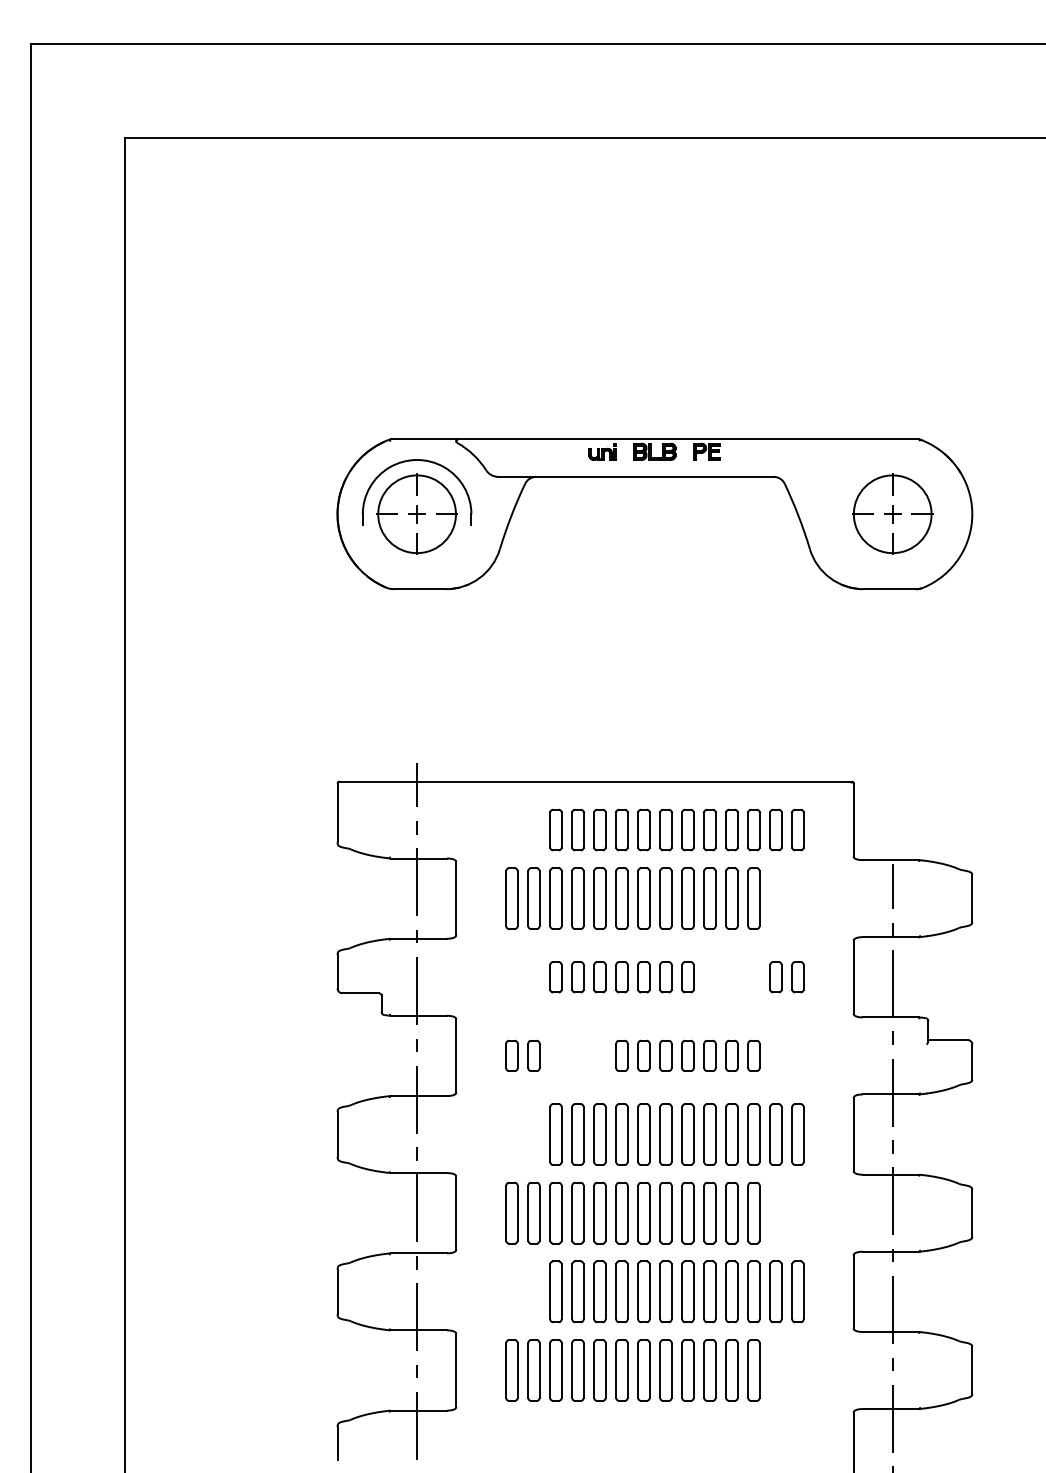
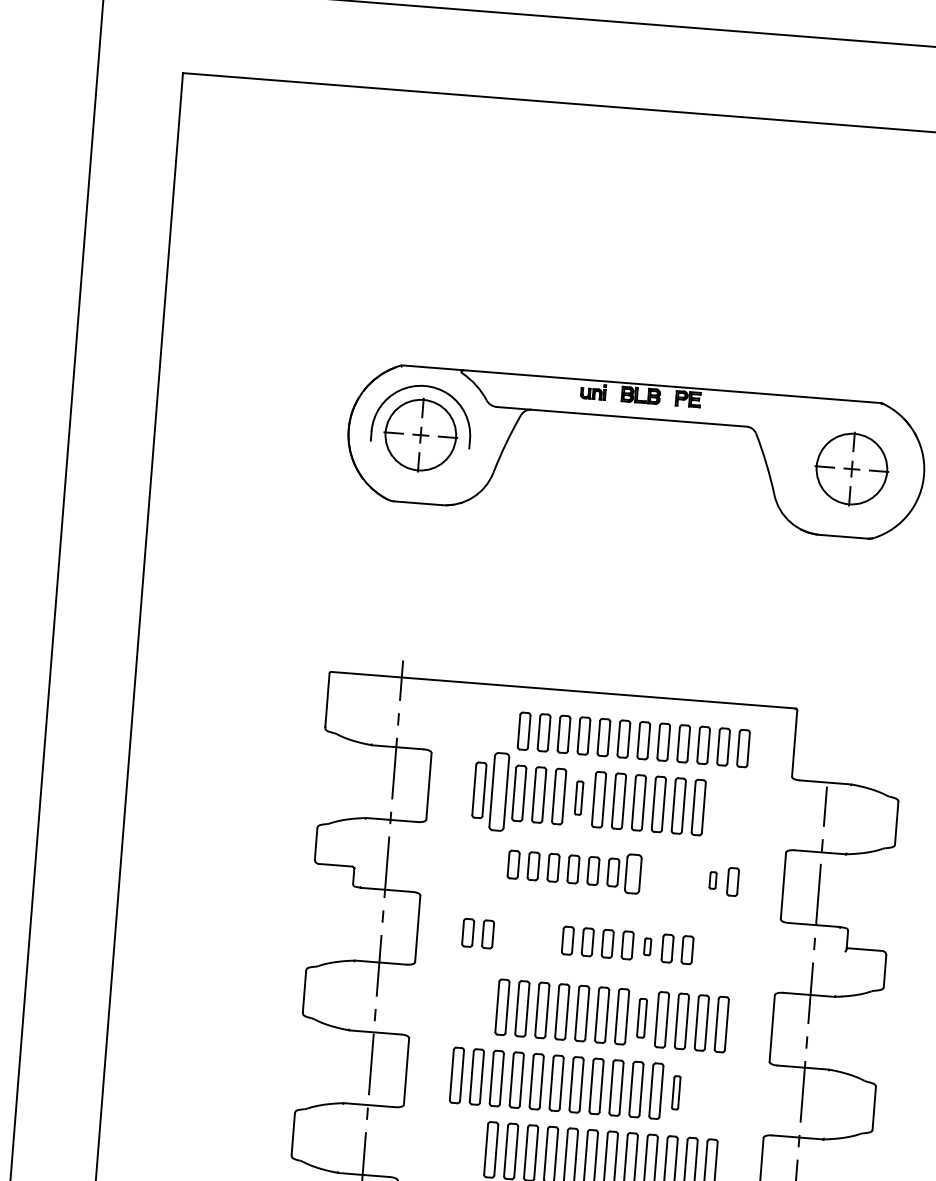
part: (533, 898) -> (498, 791), size x1.4
part: (621, 898) -> (578, 798), size x0.6
part: (687, 977) -> (632, 874), size x1.4
part: (775, 977) -> (712, 880), size x0.6
part: (709, 1055) -> (647, 946), size x0.6
part: (709, 1134) -> (641, 1018), size x0.7
part: (753, 1213) -> (675, 1092), size x0.6

